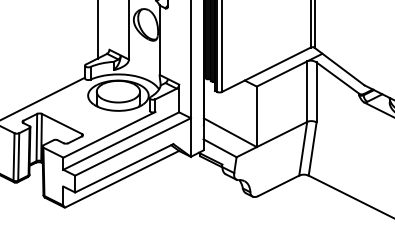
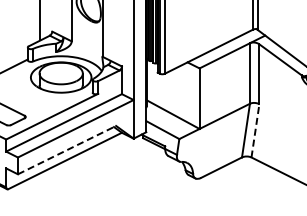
line: (312, 149) -> (255, 131), solid -> dashed
line: (124, 168) -> (67, 150), solid -> dashed

